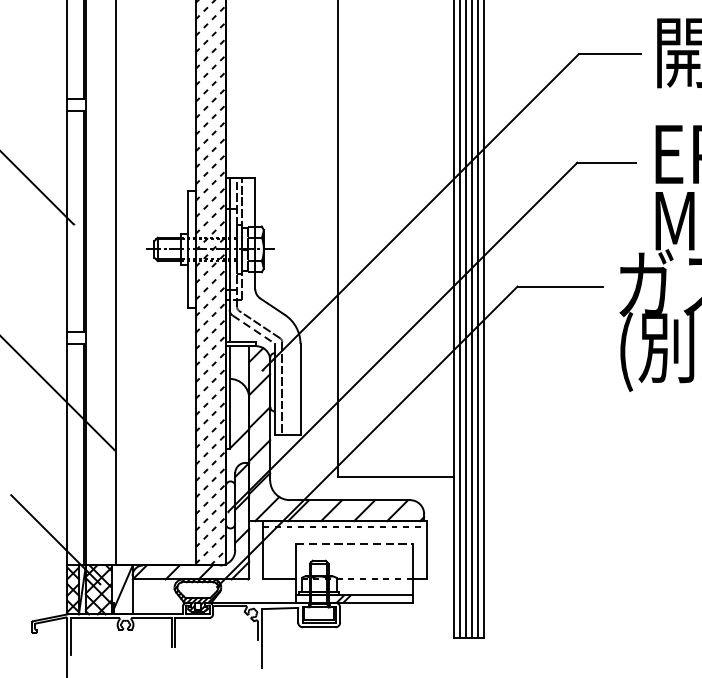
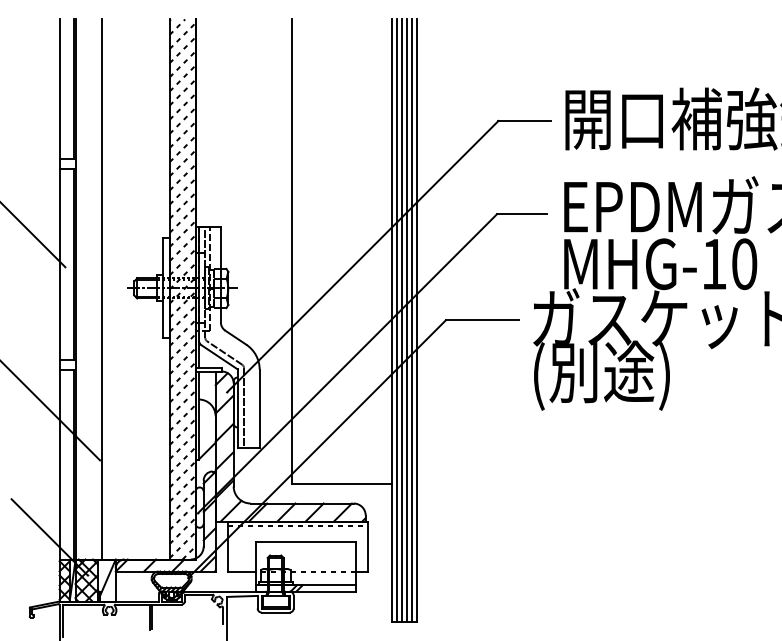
line: (253, 329) -> (219, 357), dashed -> solid
line: (355, 544) -> (306, 541), dashed -> solid

